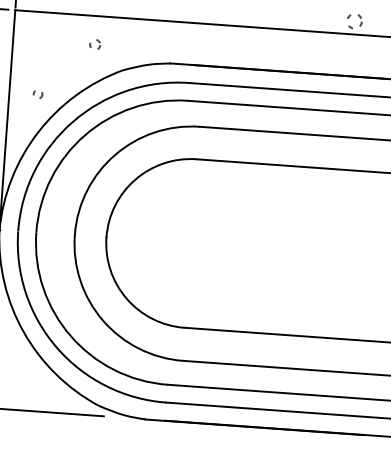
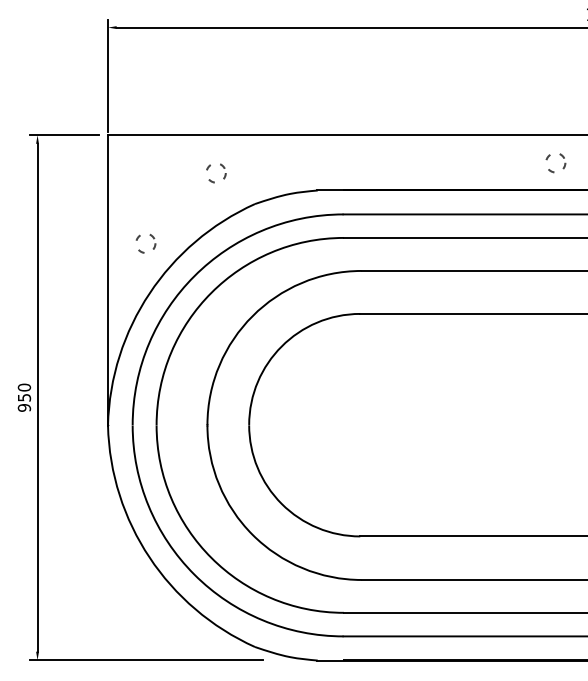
circle: (354, 21) -> (555, 163), moved
circle: (95, 45) -> (216, 173), size x1.43
circle: (37, 94) -> (145, 243), size x1.67

